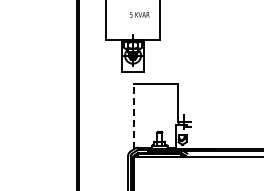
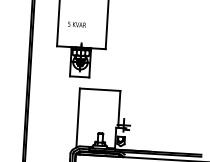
text: (139, 14) -> (76, 24), moved
line: (134, 116) -> (78, 117), dashed -> solid

